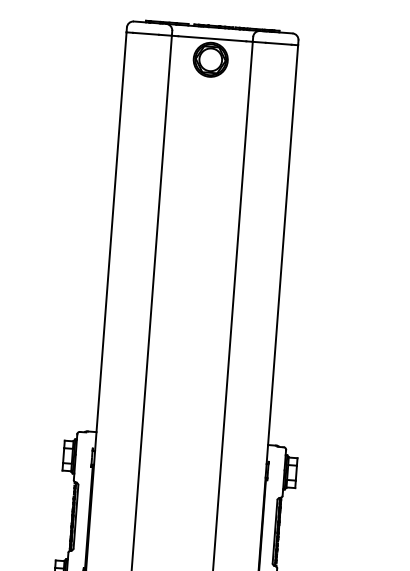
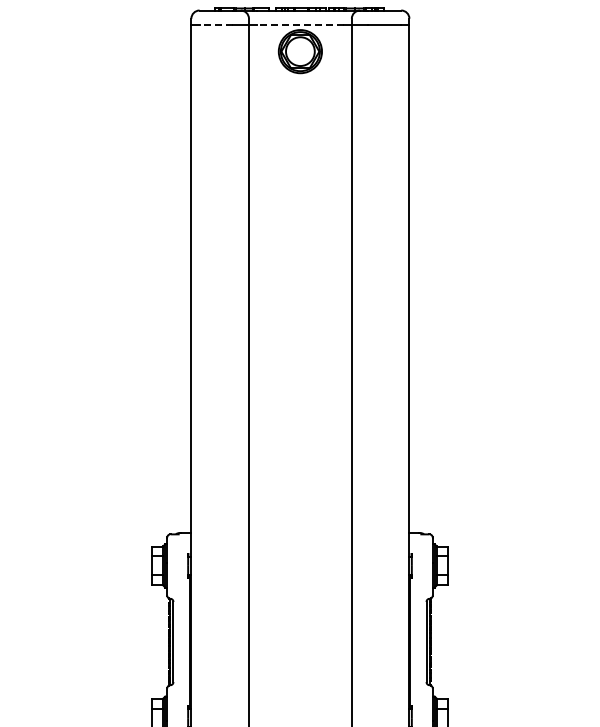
line: (145, 33) -> (215, 24), solid -> dashed
line: (211, 38) -> (299, 24), solid -> dashed

